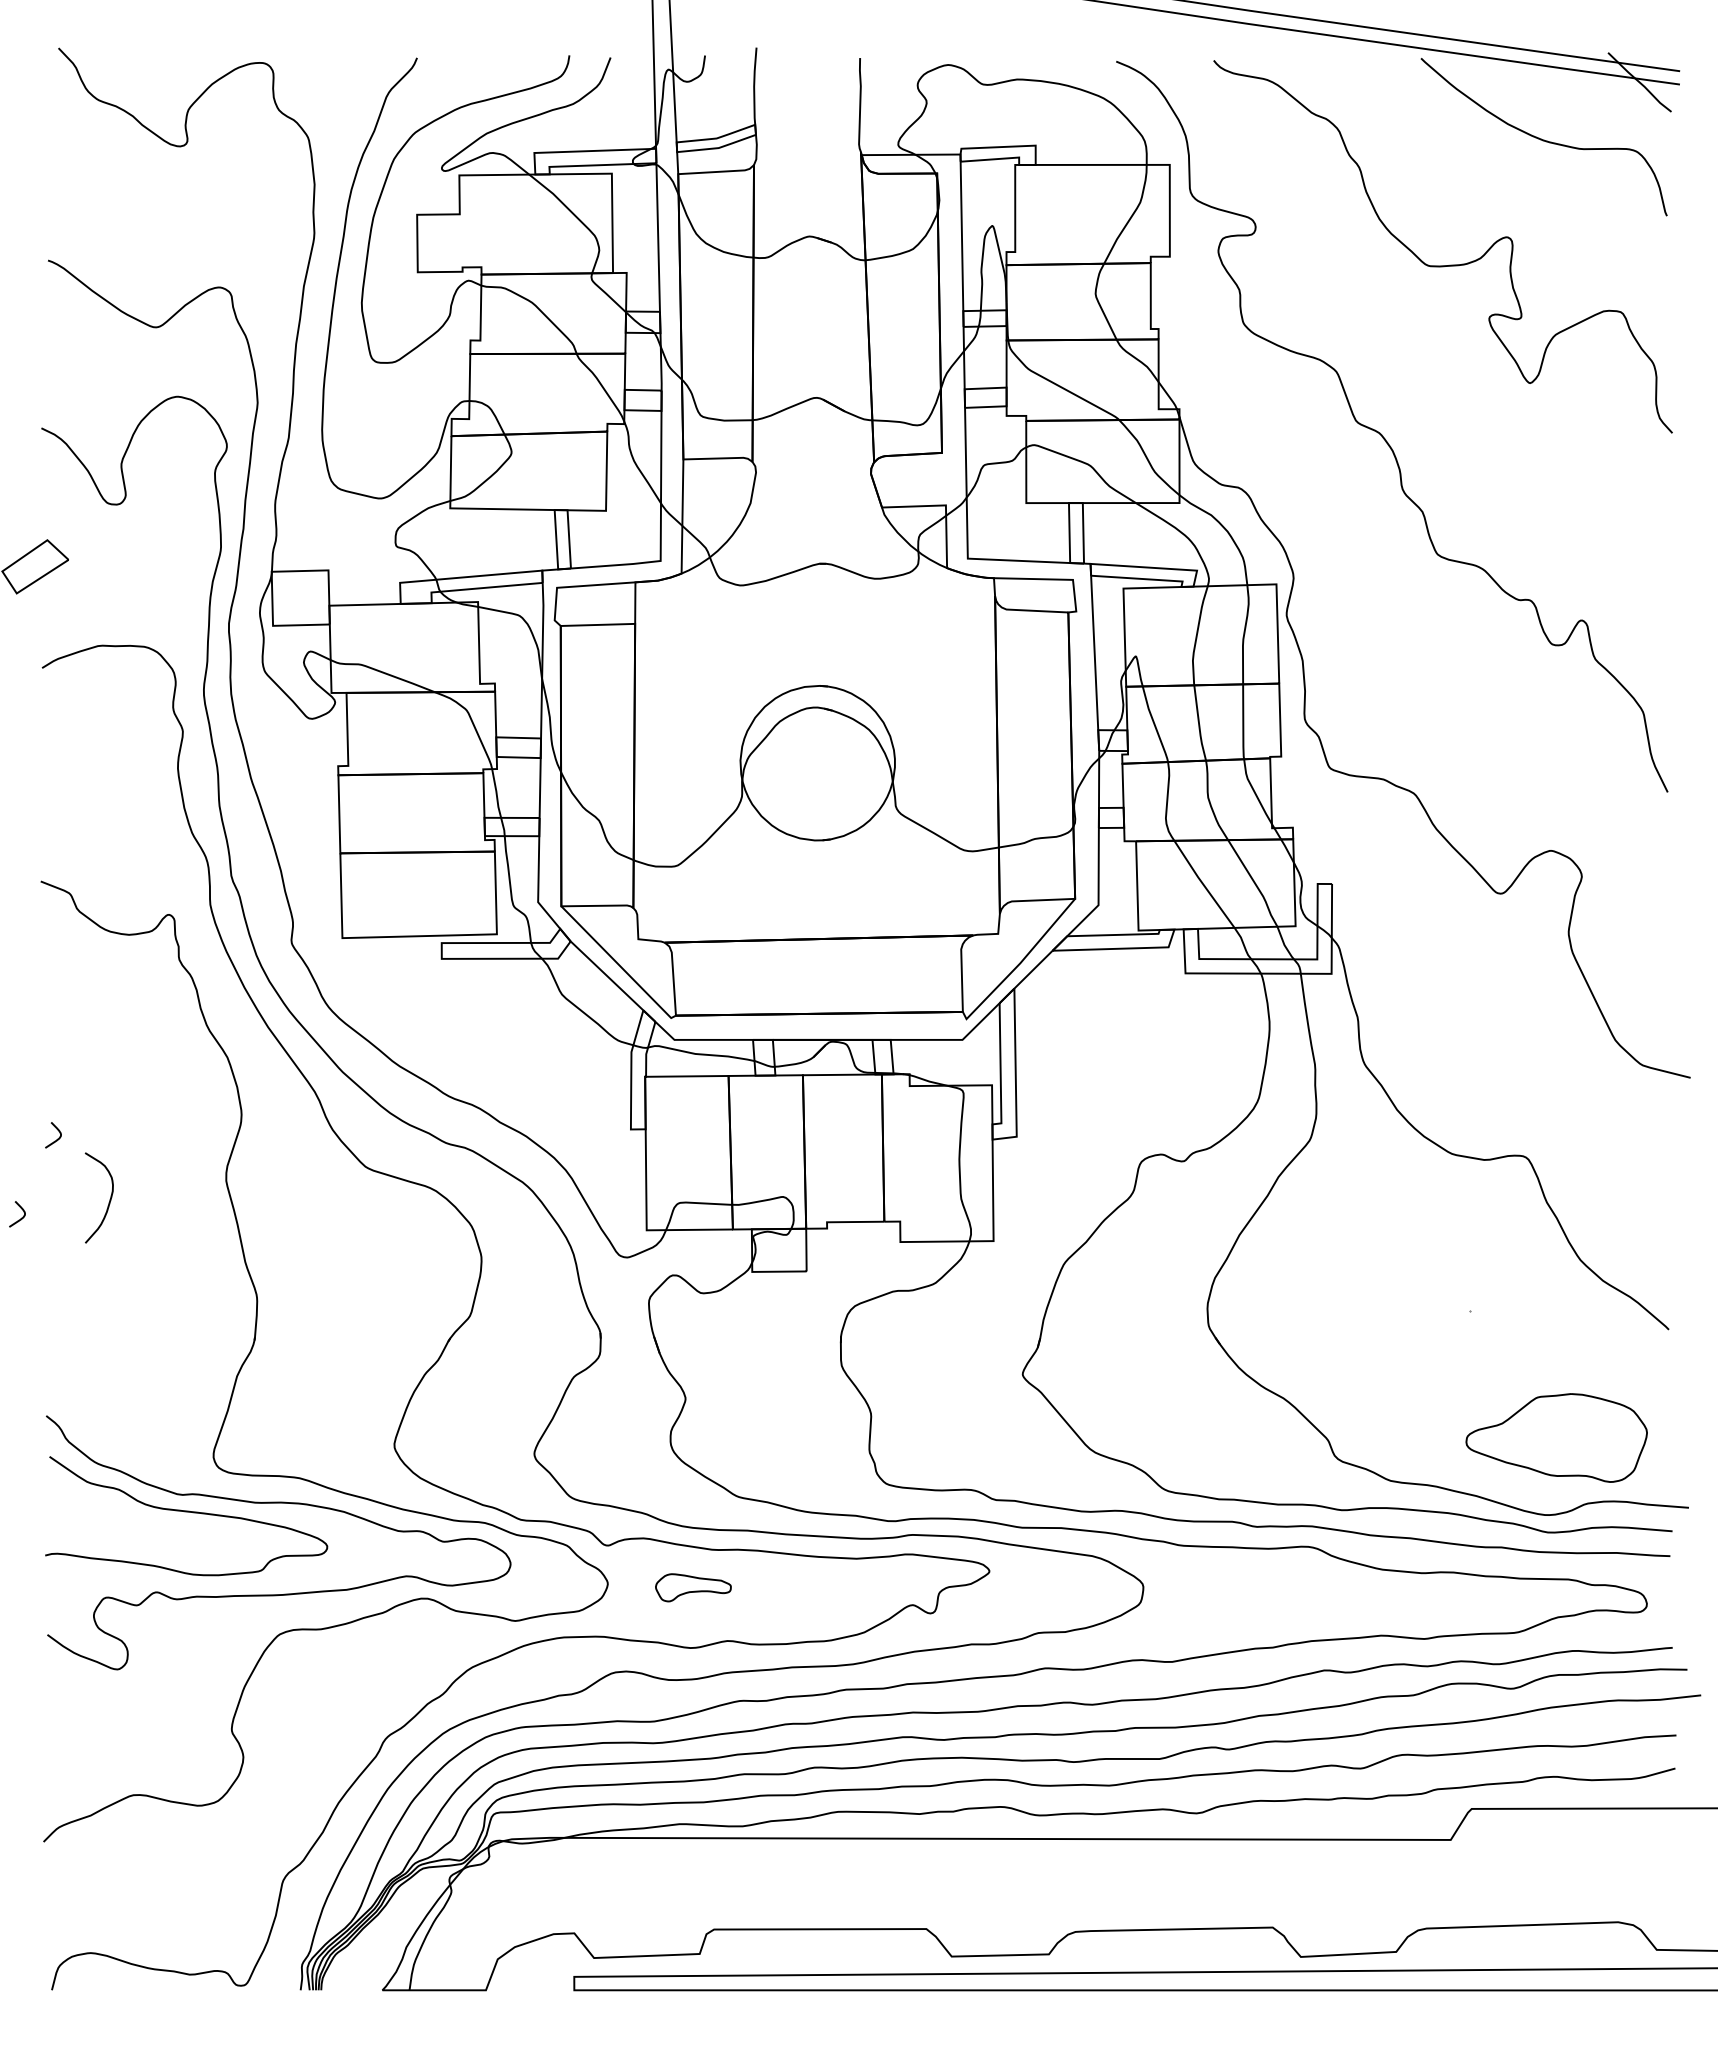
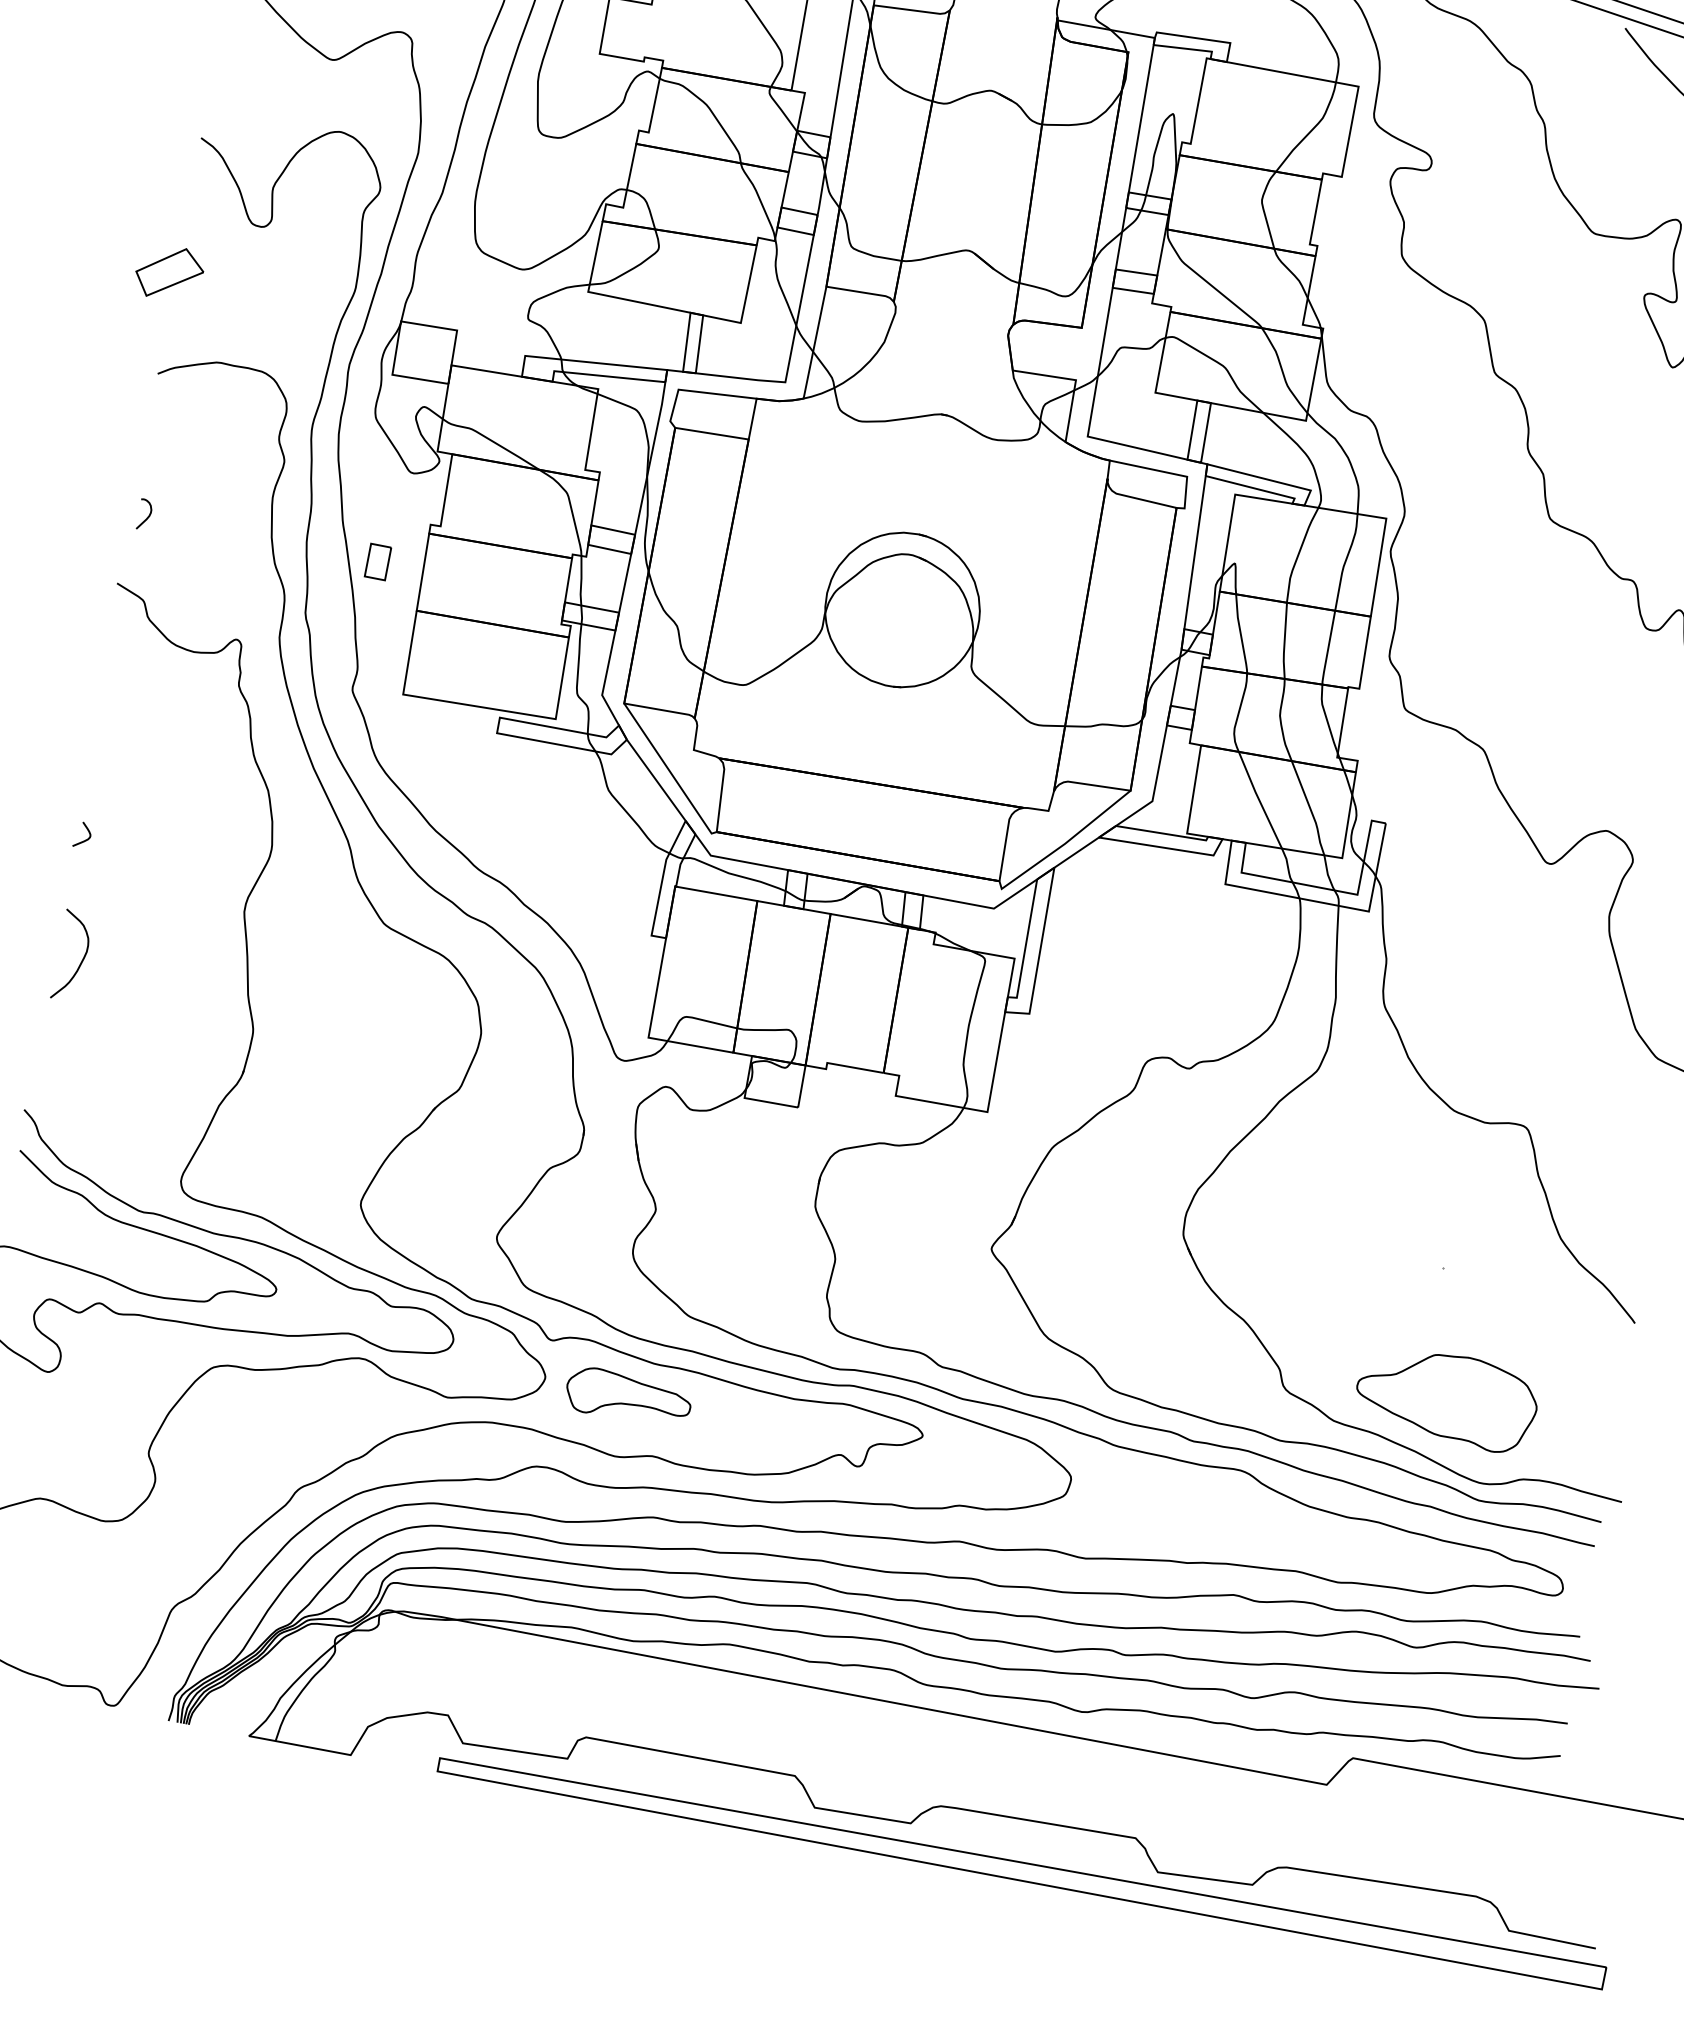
curve: (58, 810) -> (147, 516), added
part: (293, 812) -> (378, 562), added
curve: (109, 1199) -> (82, 959), moved
curve: (21, 1217) -> (36, 910), removed
part: (1556, 1437) -> (1446, 1397), moved
part: (693, 1587) -> (628, 1397), size x1.67

